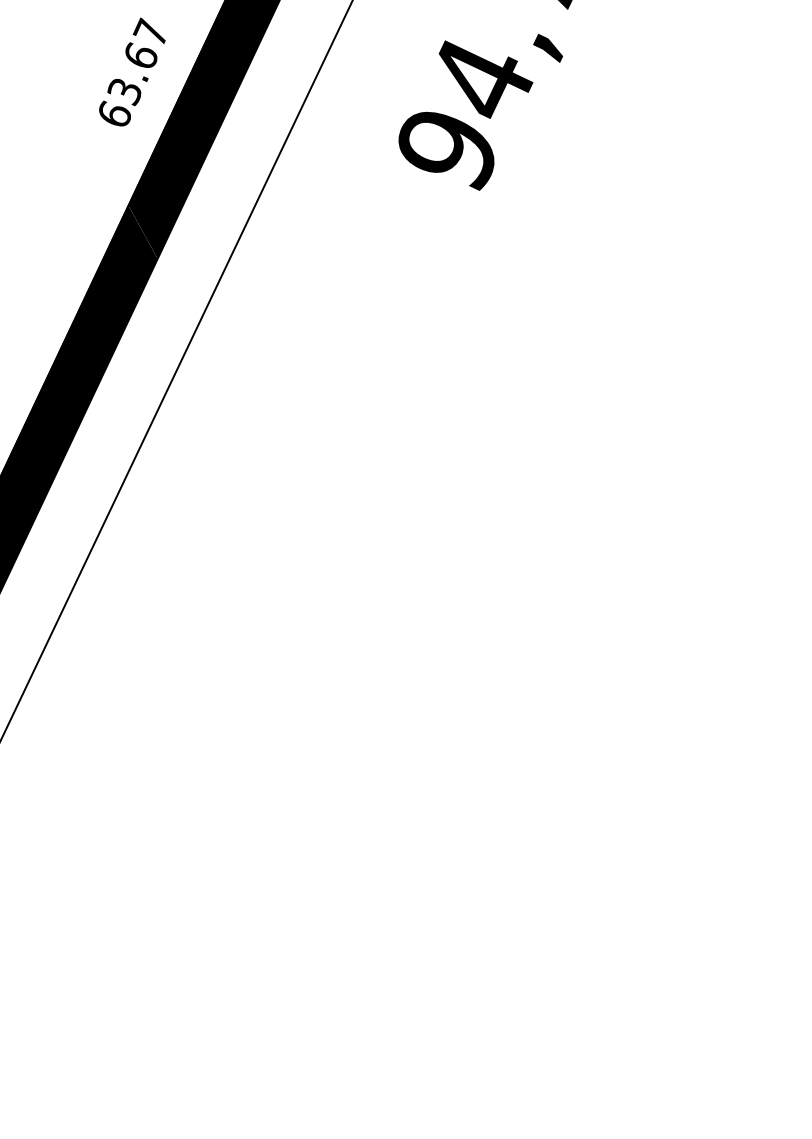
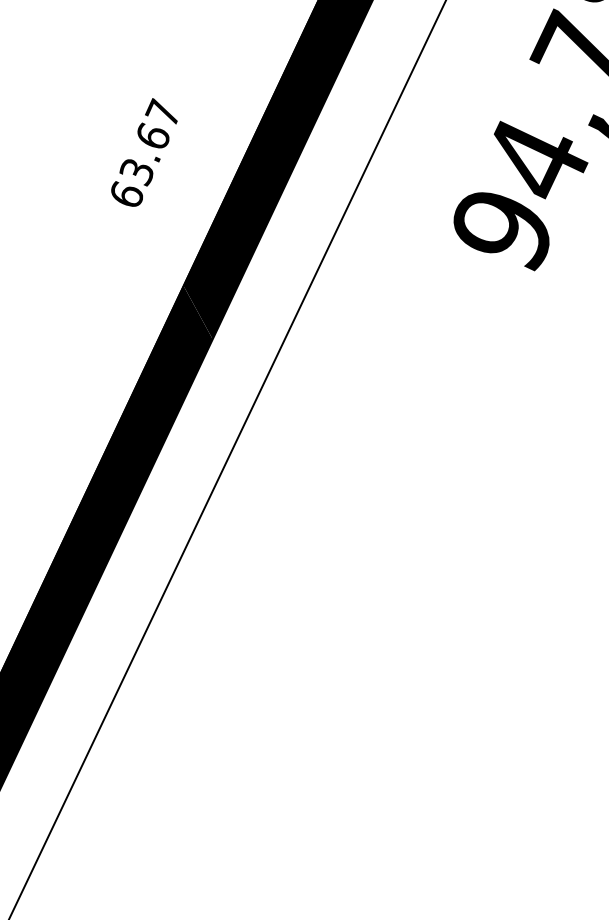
text: (132, 71) -> (144, 151), moved

